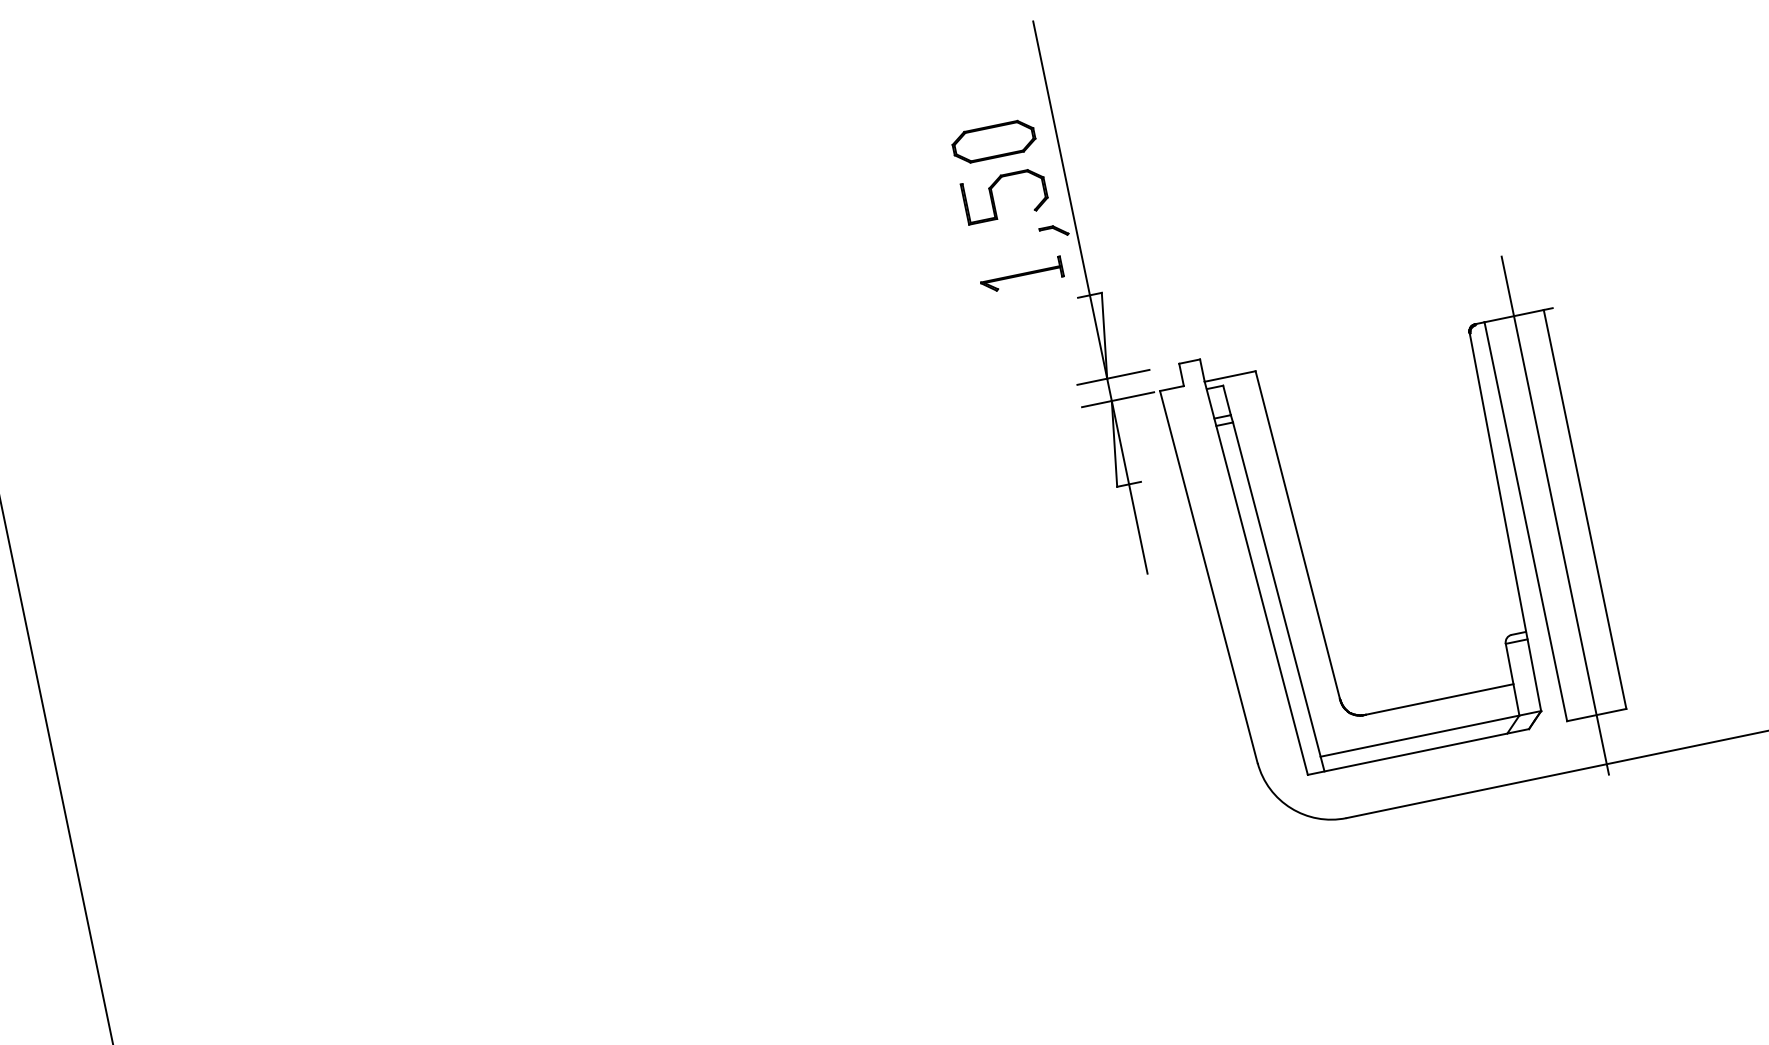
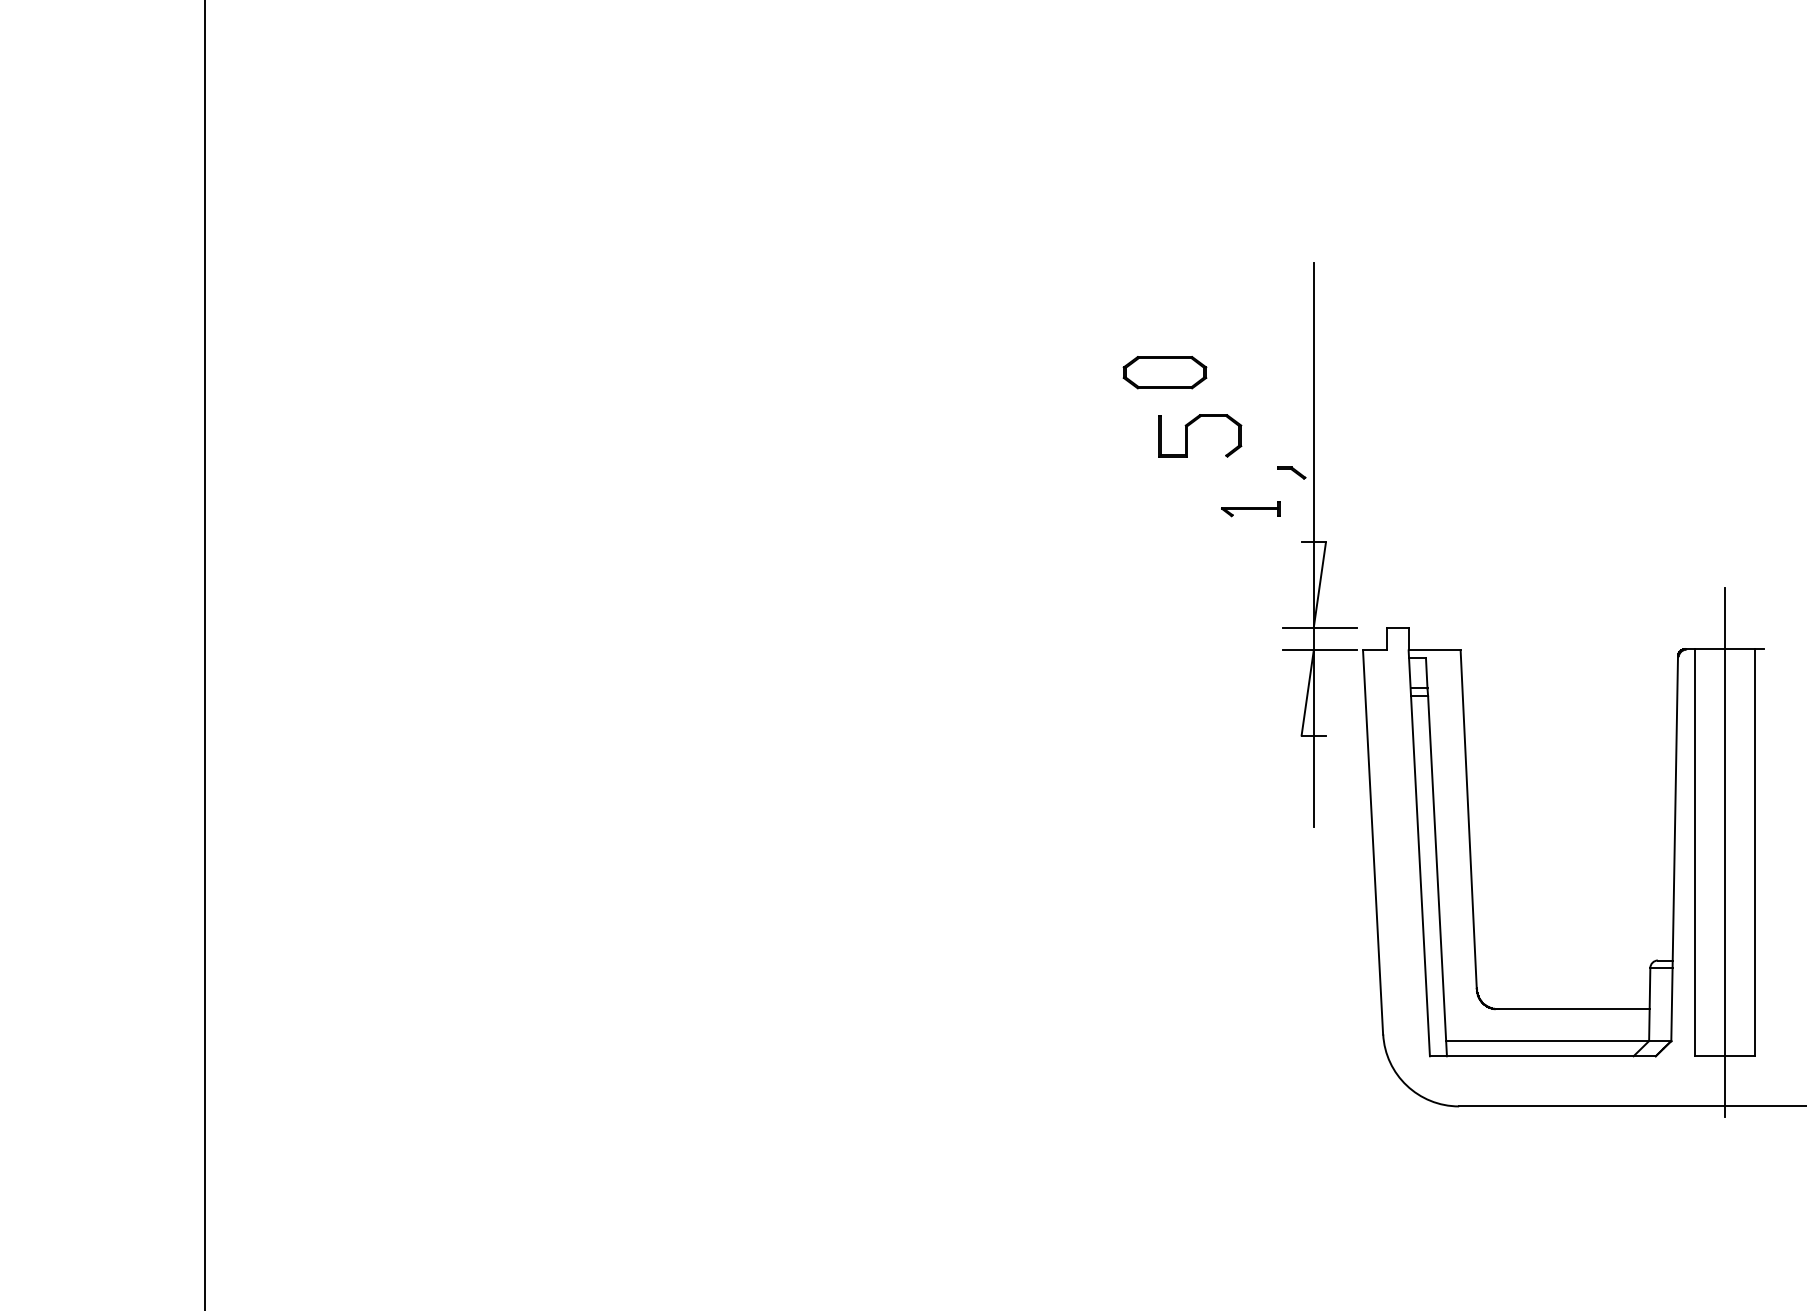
part: (993, 141) -> (1164, 372), moved
part: (992, 198) -> (1187, 435), moved
part: (1021, 274) -> (1250, 508), size x0.7

